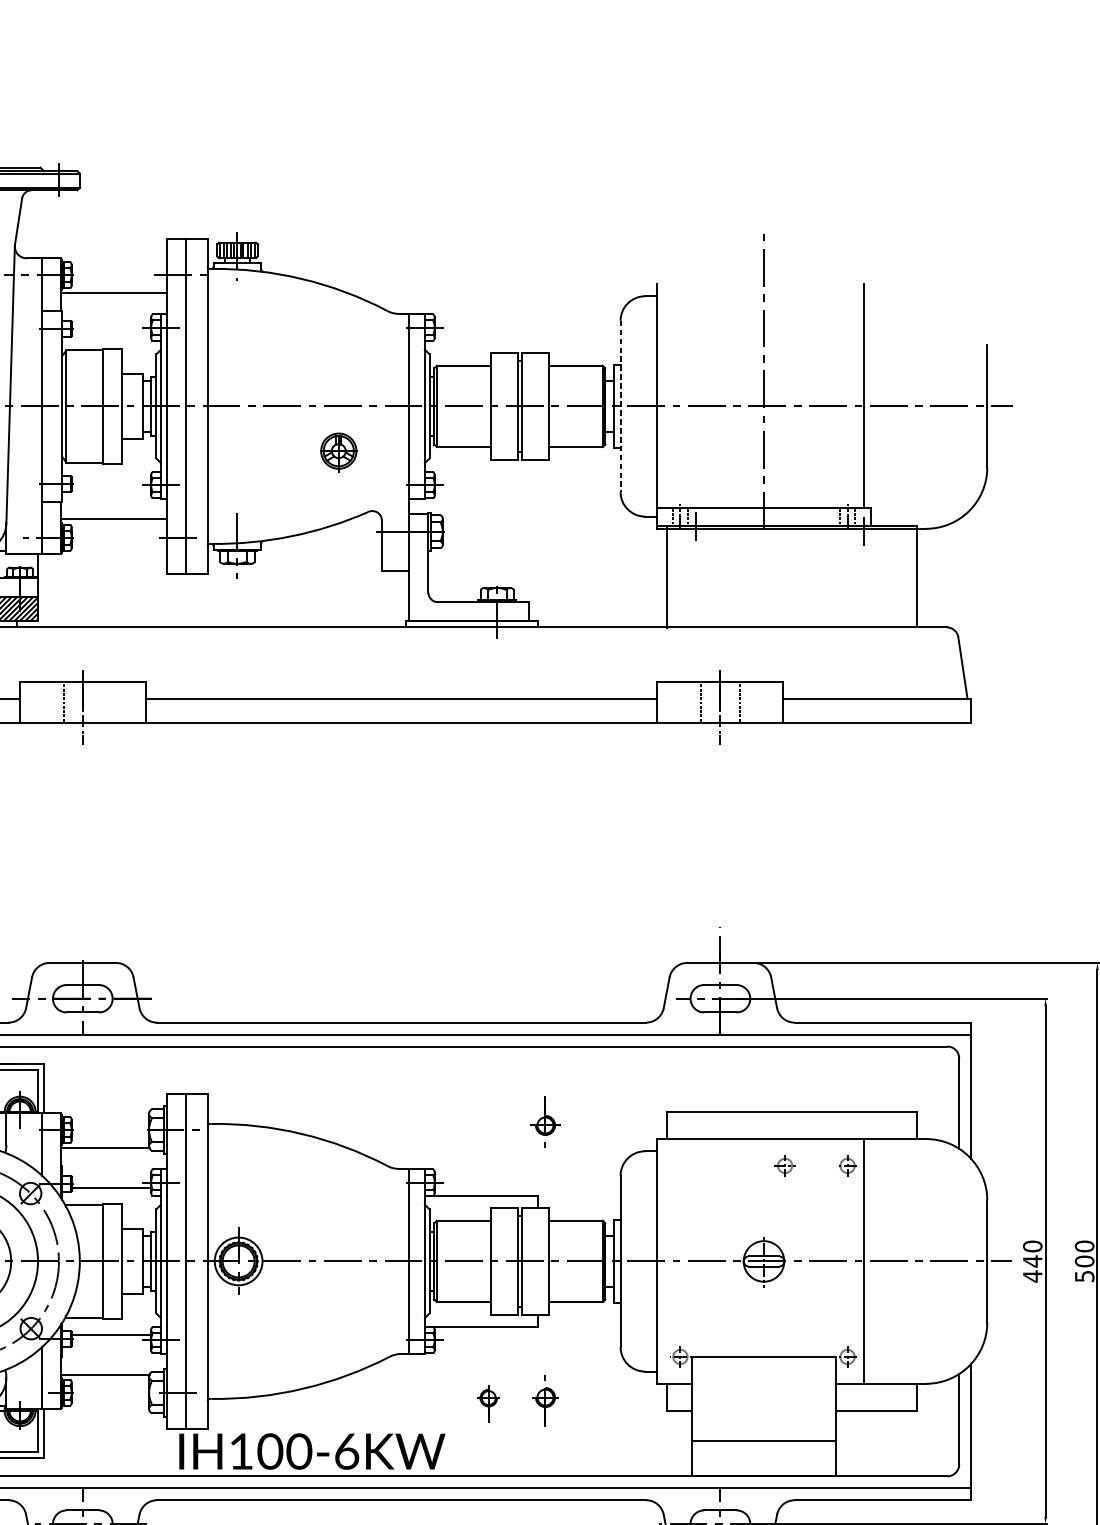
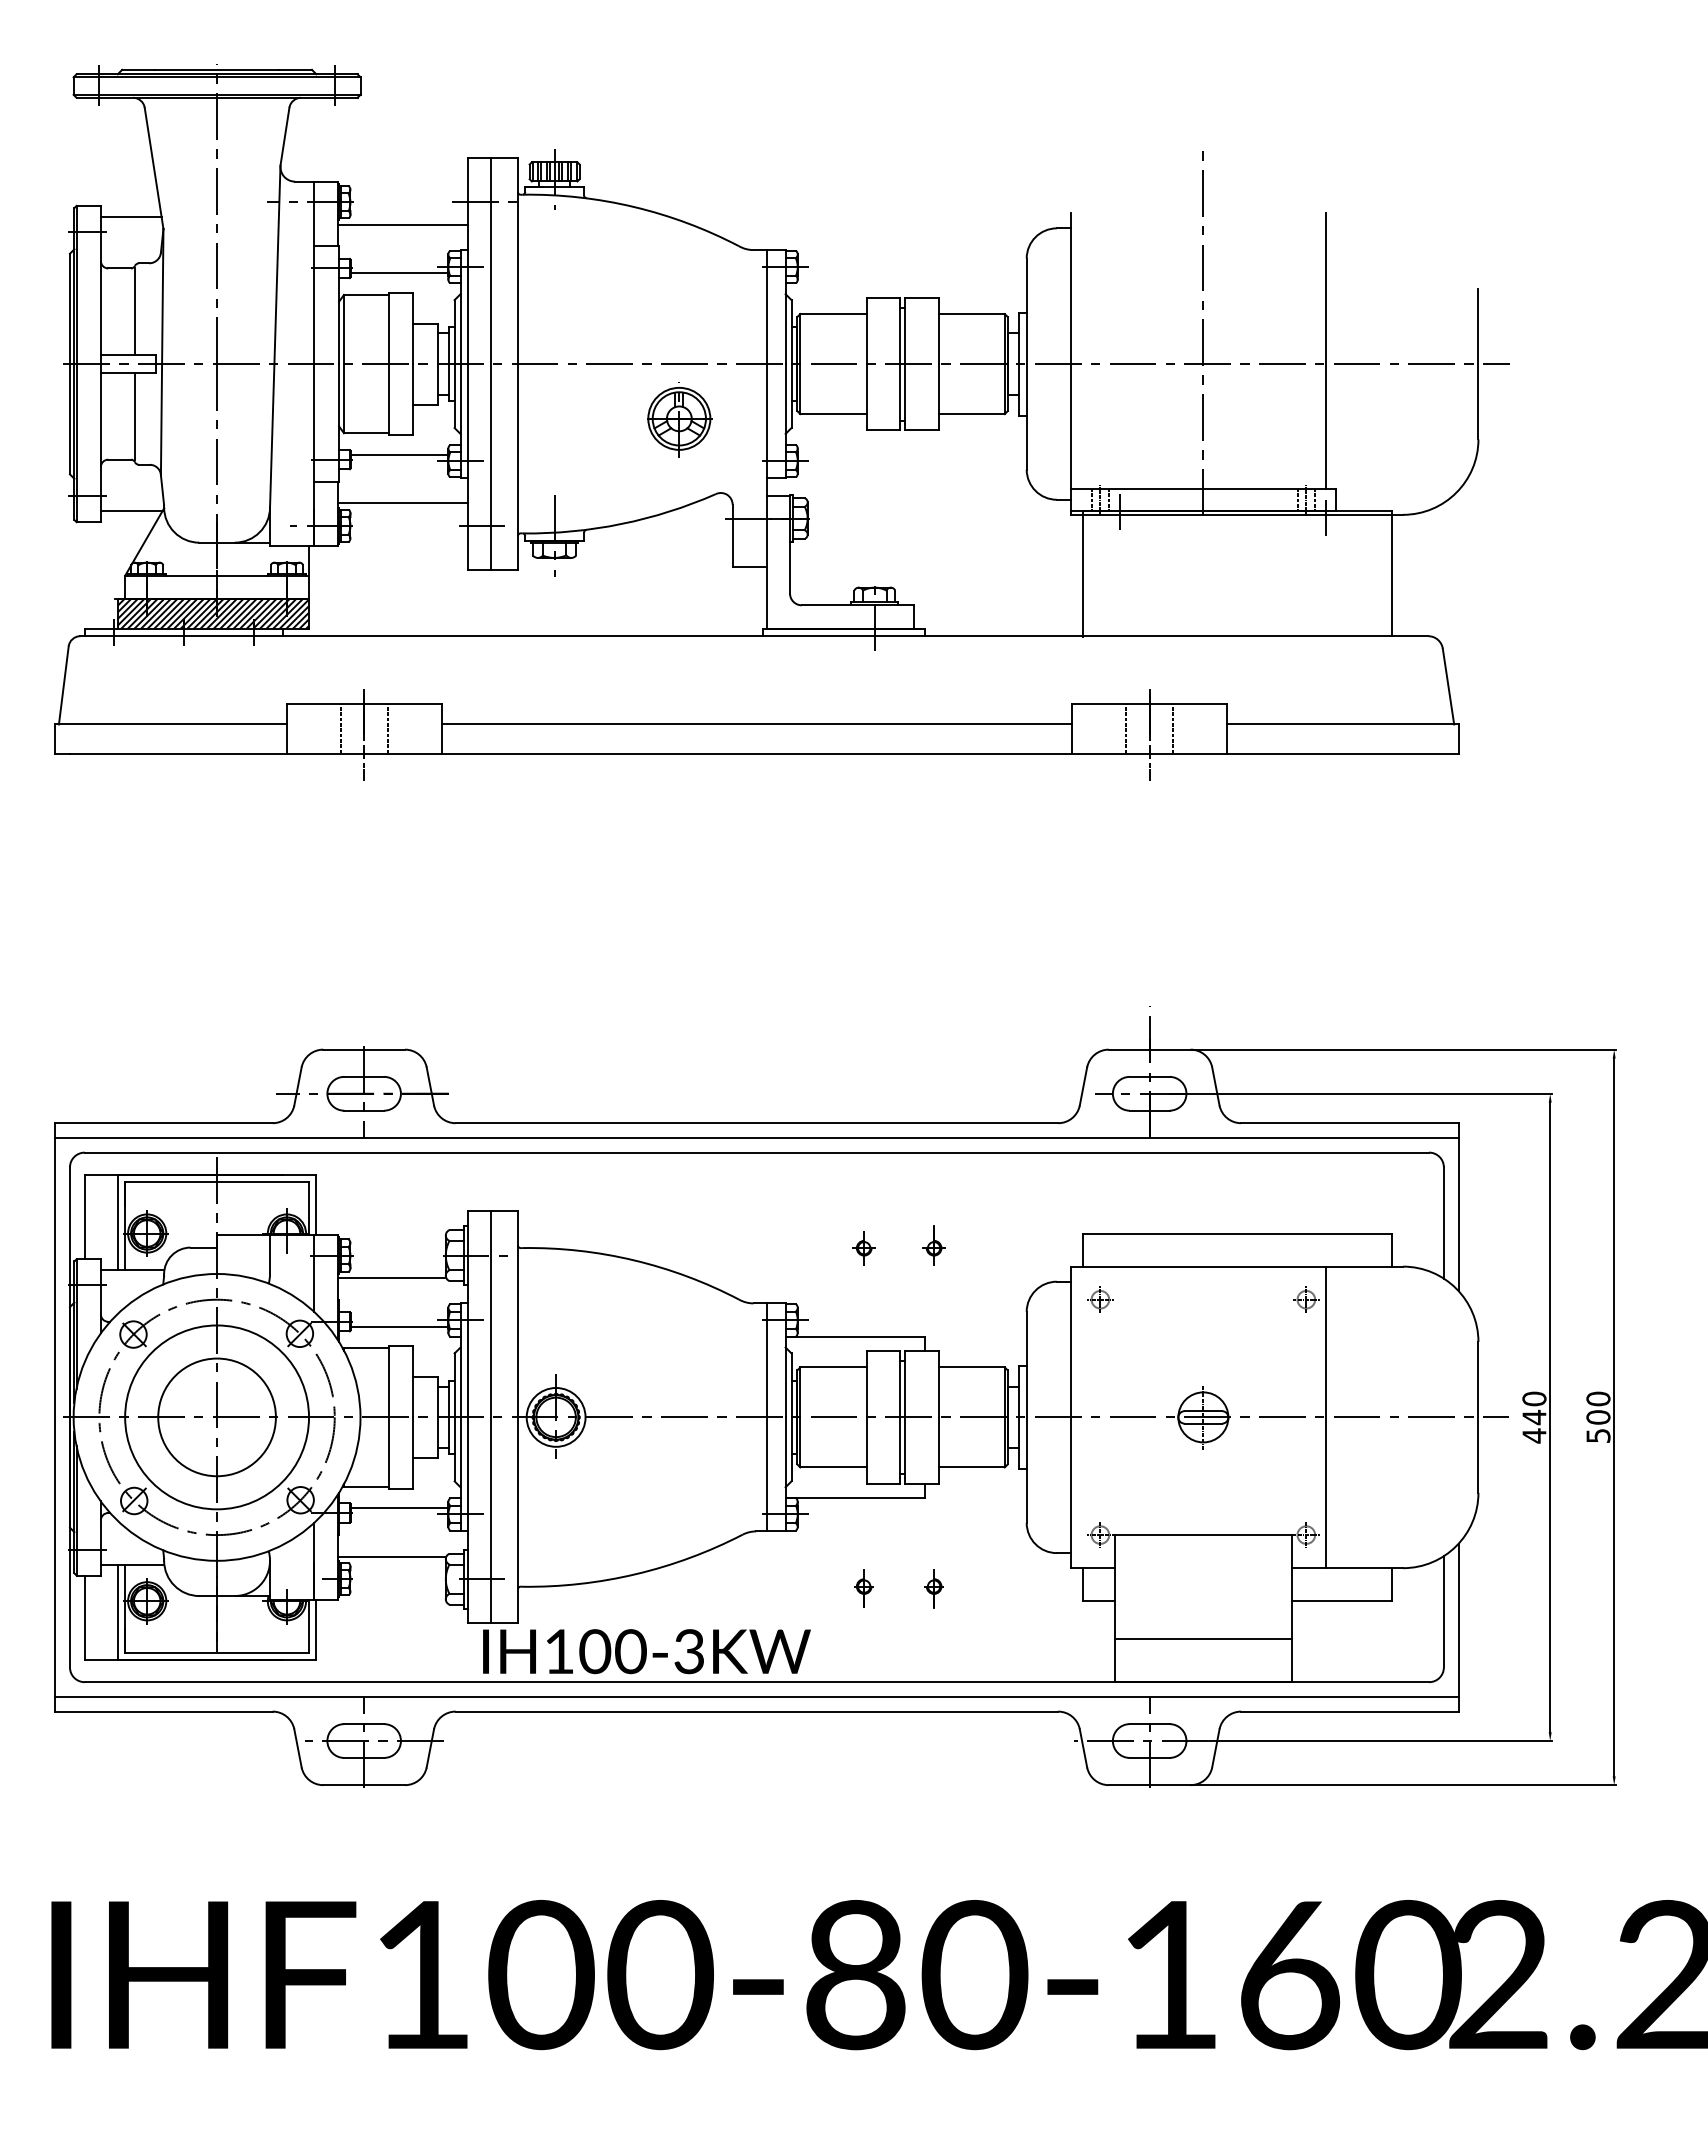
line: (111, 332) -> (399, 273), added
line: (620, 406) -> (1026, 364), dashed -> solid
part: (338, 451) -> (679, 419), size x1.43
line: (111, 479) -> (399, 454), added
line: (101, 702) -> (387, 728), added
part: (544, 1121) -> (933, 1245), size x0.62
part: (488, 1124) -> (863, 1248), added
part: (785, 1165) -> (1100, 1299), moved
part: (488, 1400) -> (863, 1588), size x0.71
part: (544, 1400) -> (933, 1588), size x0.62
text: (346, 1451) -> (689, 1651), IH100-6KW -> IH100-3KW

